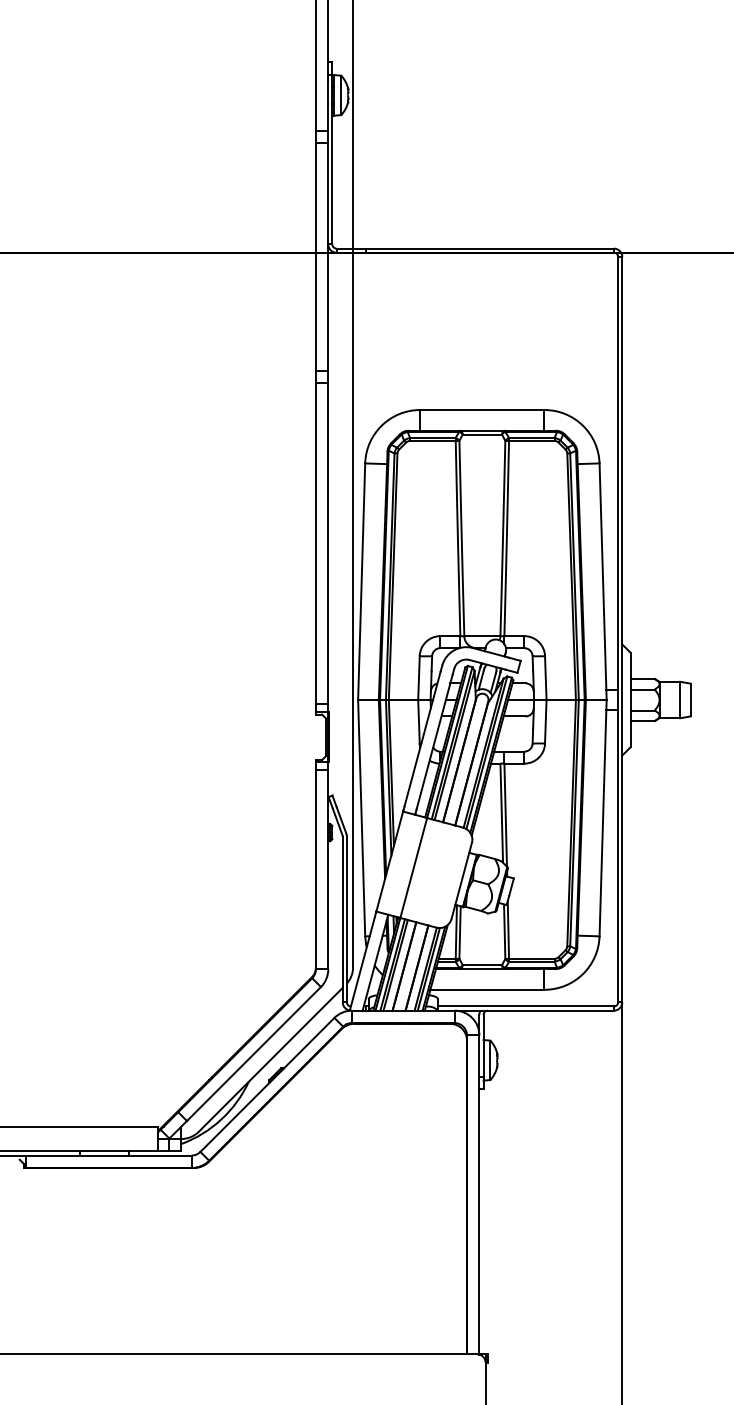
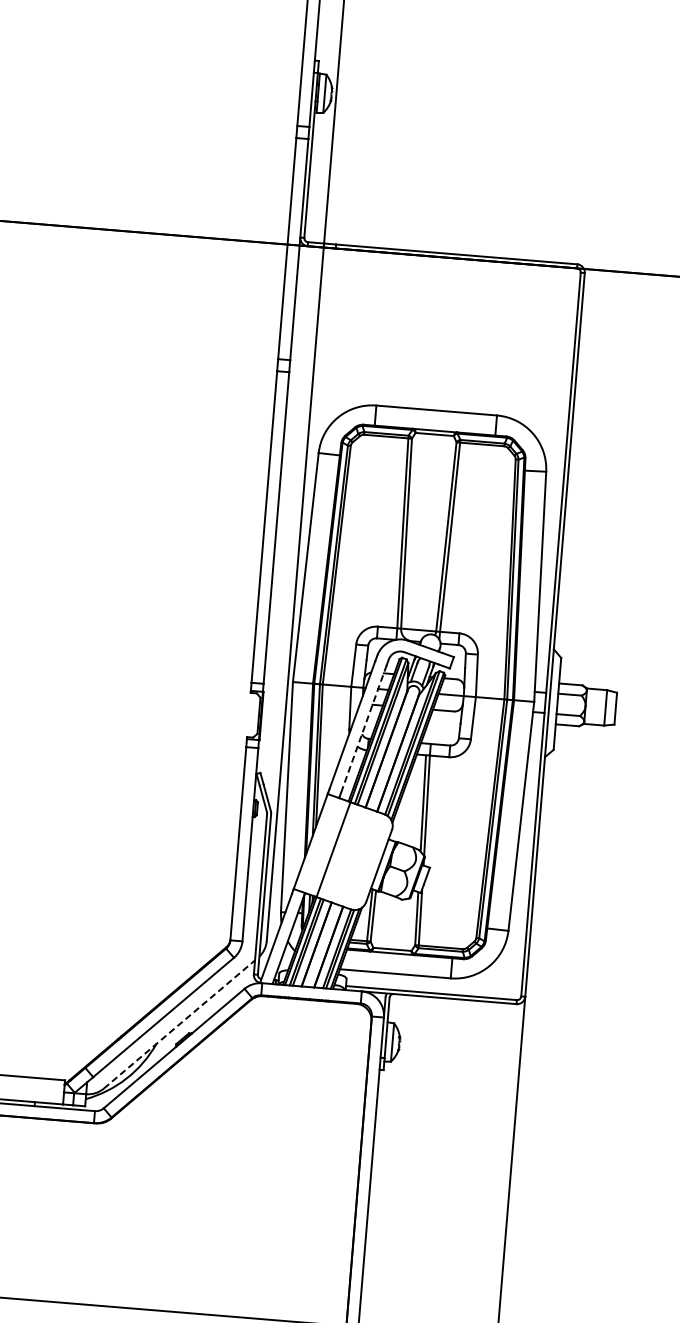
line: (434, 742) -> (363, 729), solid -> dashed
line: (270, 1059) -> (179, 1024), solid -> dashed

